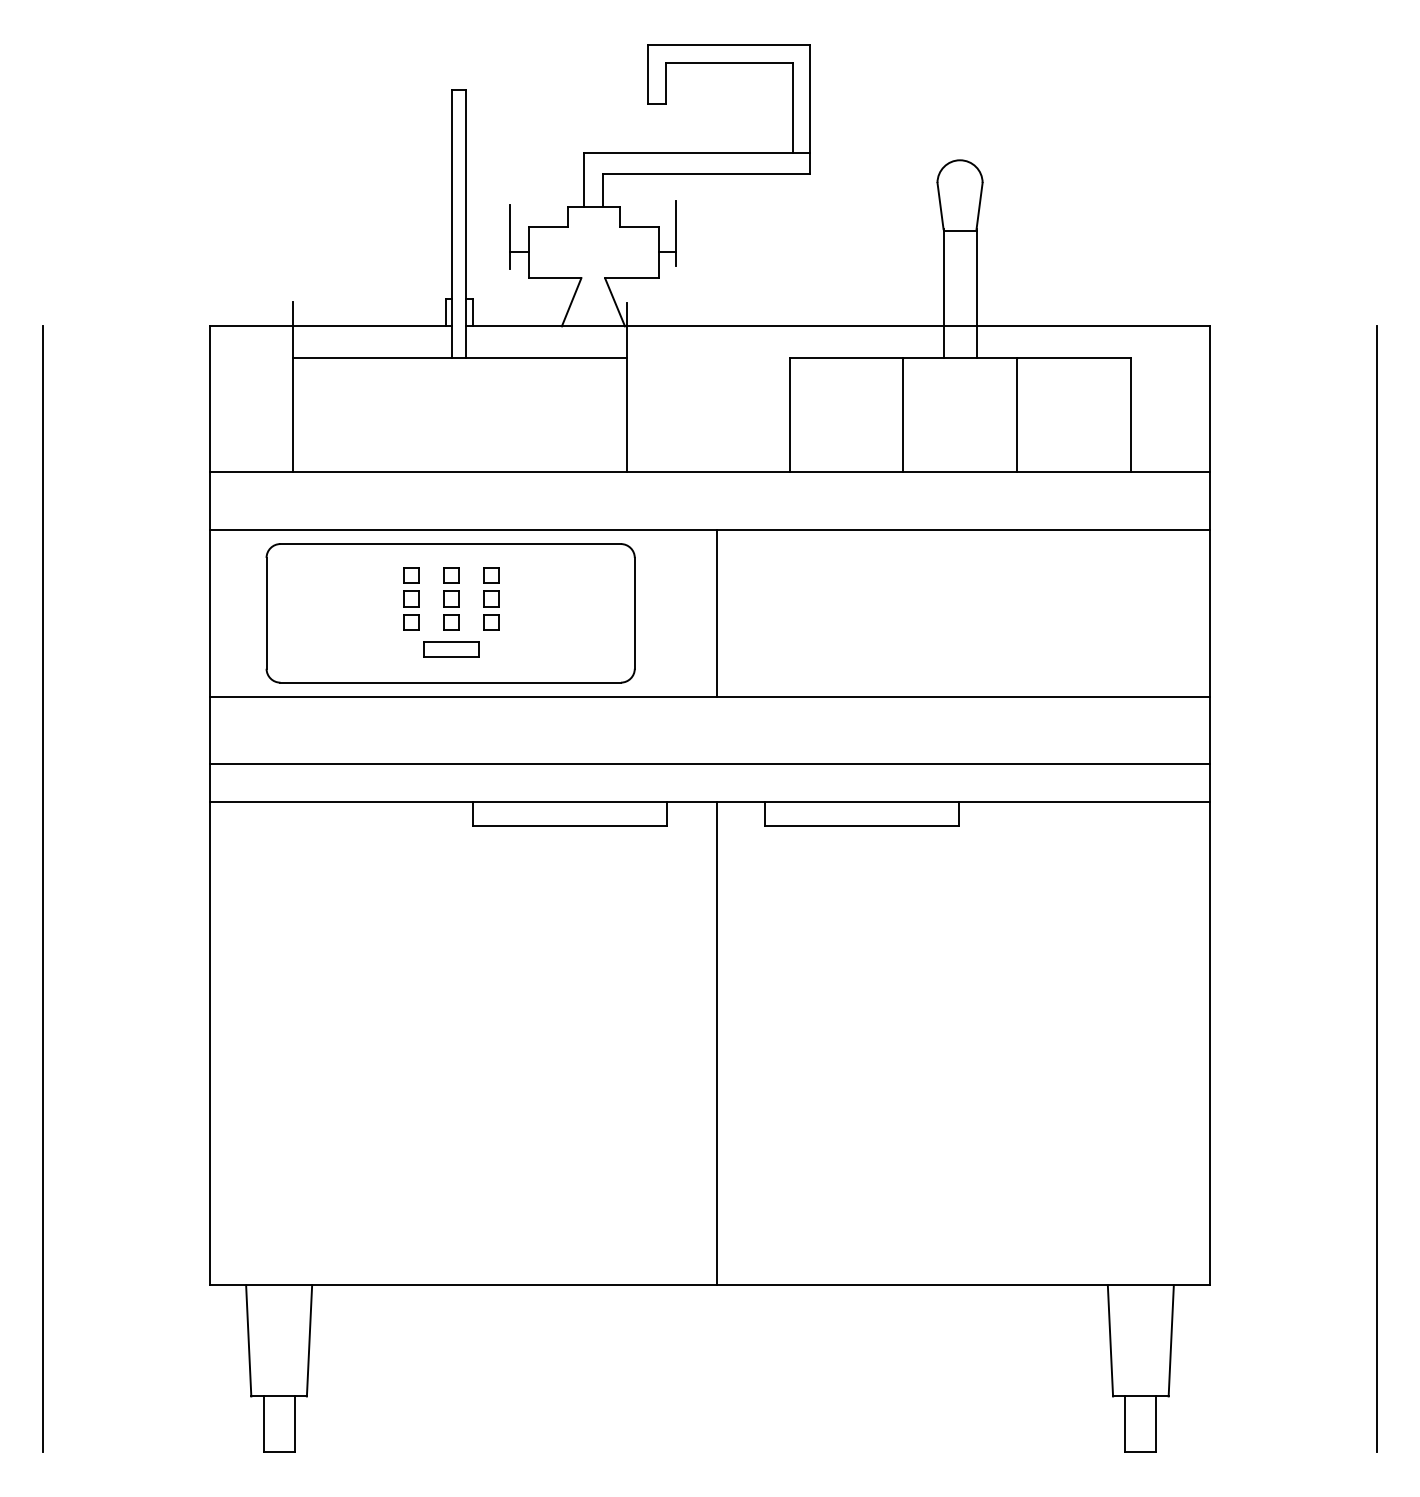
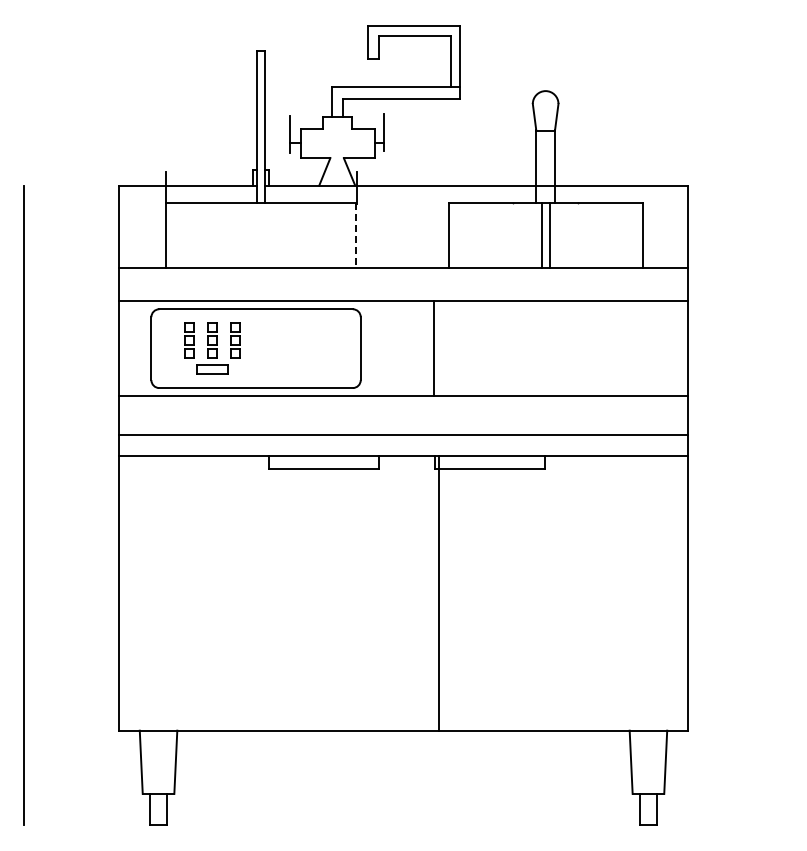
line: (627, 414) -> (356, 235), solid -> dashed
line: (903, 414) -> (550, 235), moved
line: (1016, 414) -> (541, 235), moved
part: (451, 613) -> (212, 348), moved
line: (717, 613) -> (434, 348), moved
line: (1376, 889) -> (782, 505), removed
line: (717, 1044) -> (439, 593), moved

